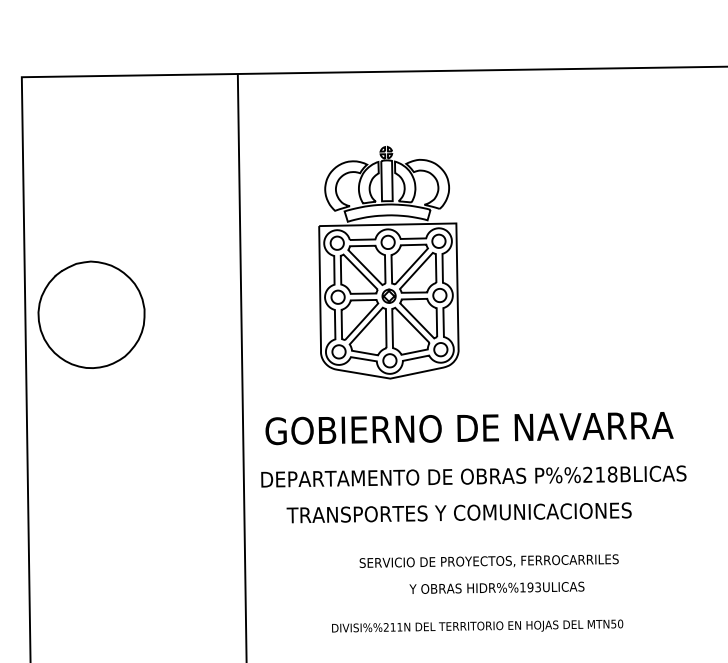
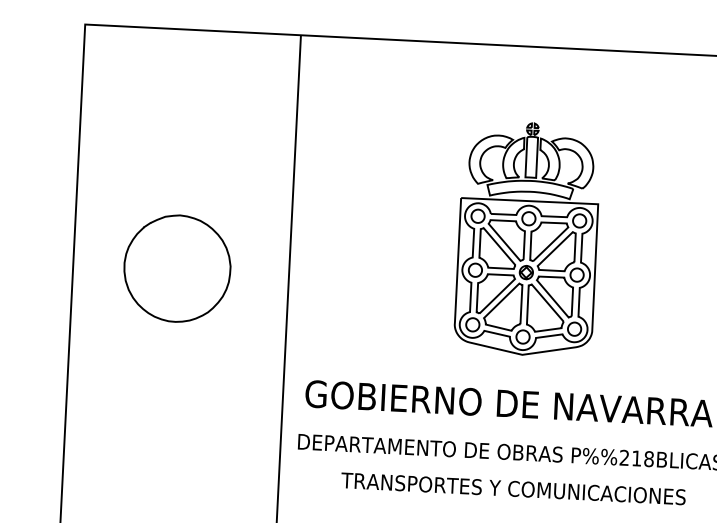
part: (388, 262) -> (527, 238), moved
part: (91, 314) -> (177, 268), moved
text: (458, 512) -> (512, 488), moved

